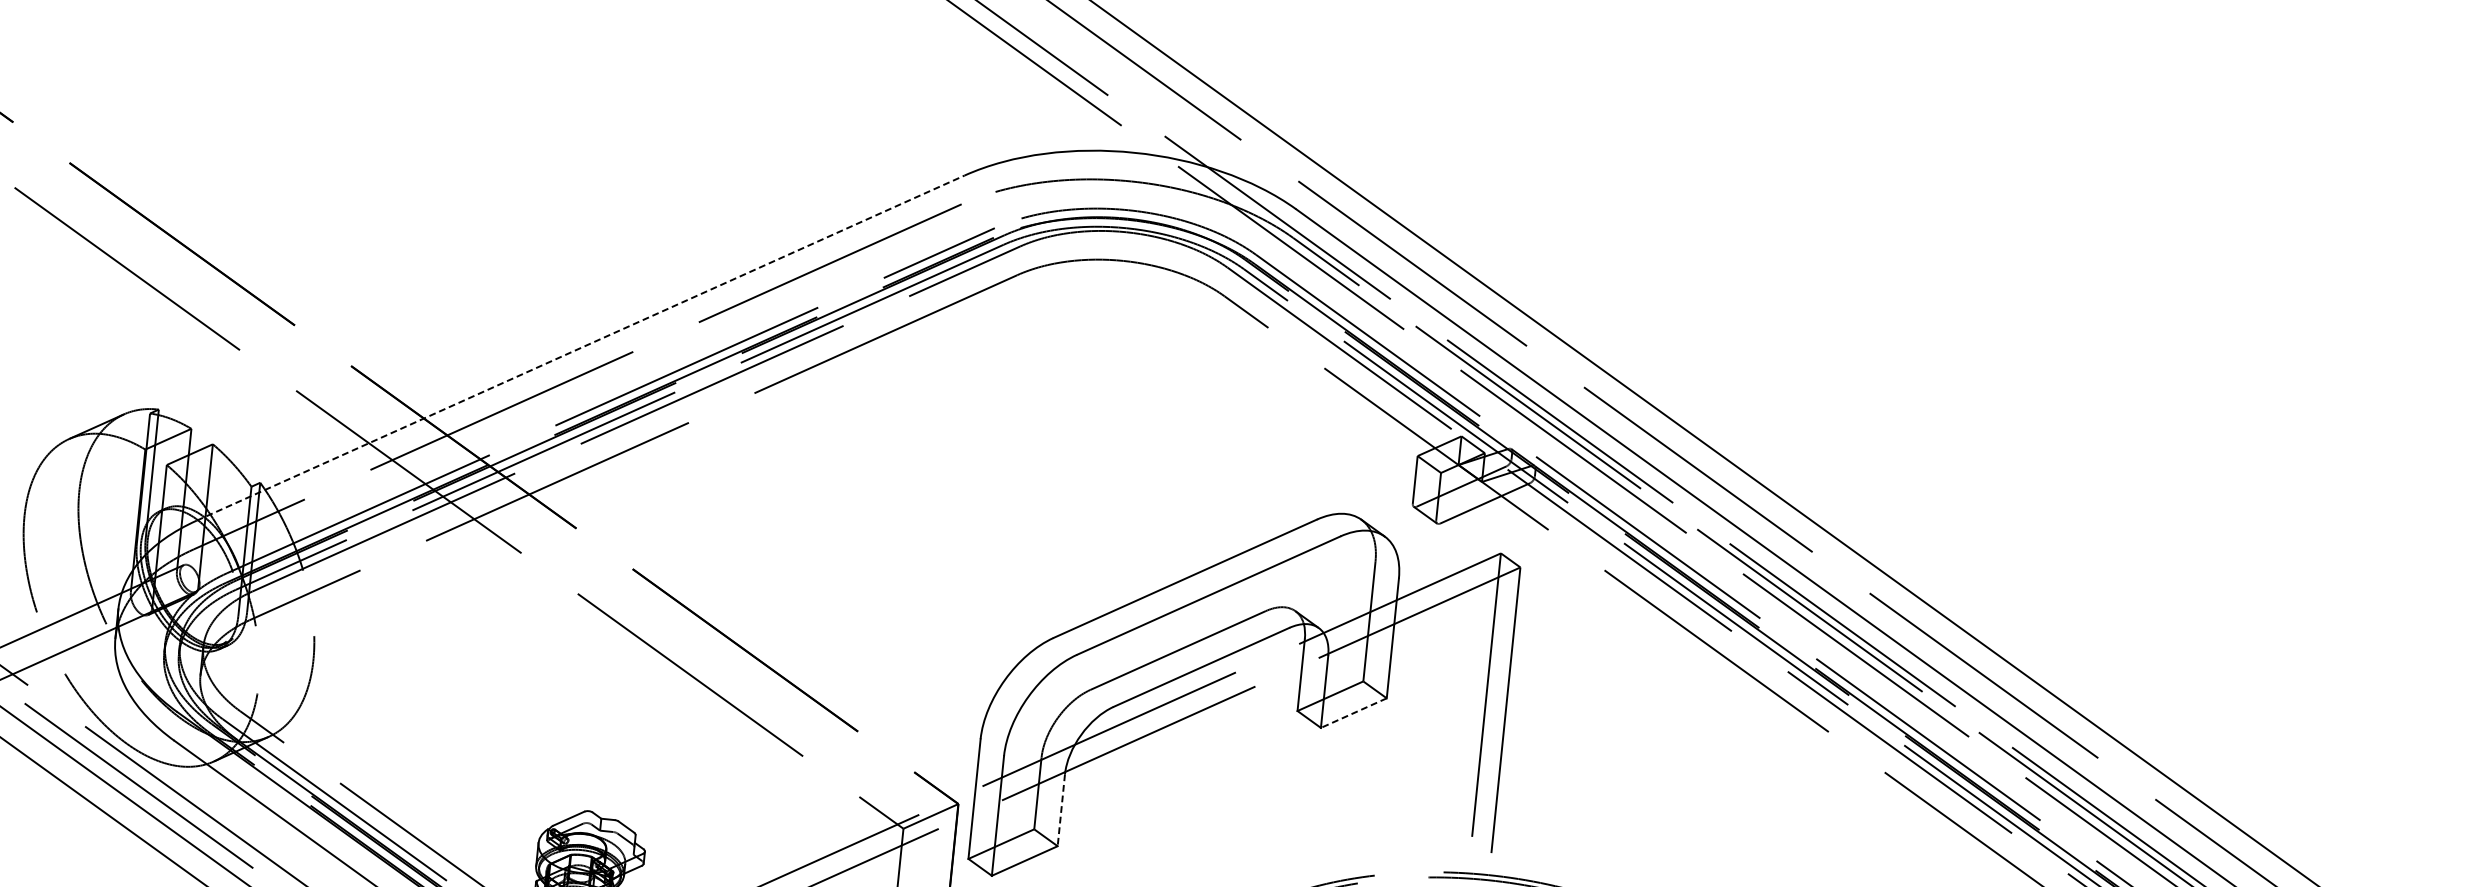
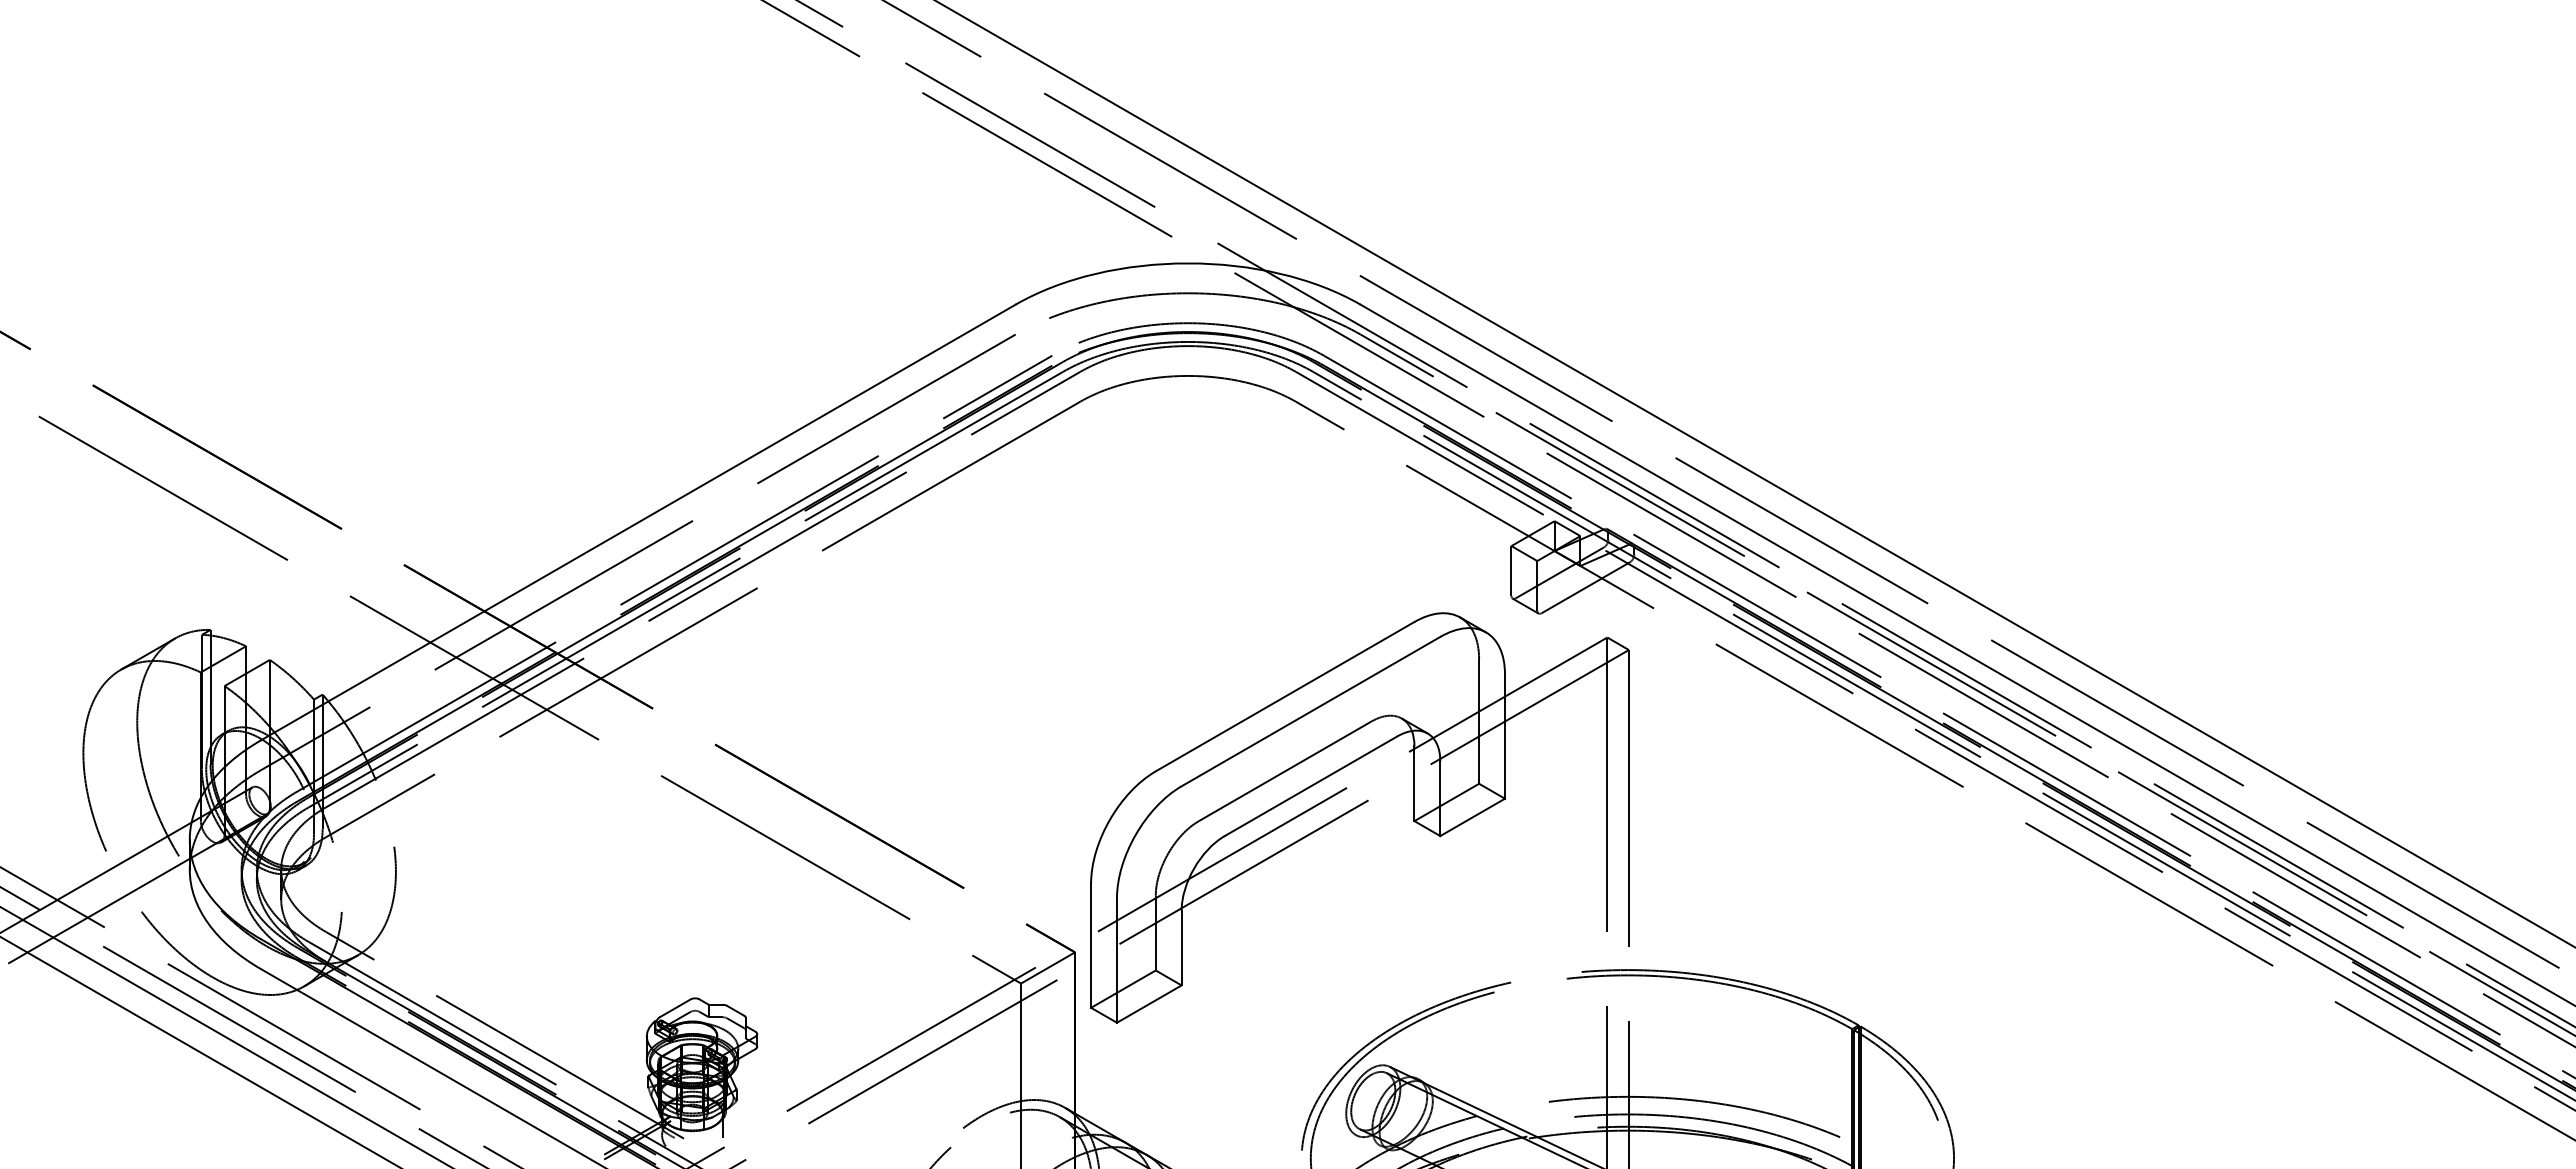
line: (580, 348) -> (638, 522), dashed -> solid
line: (1353, 713) -> (1472, 817), dashed -> solid
line: (1061, 810) -> (1181, 948), dashed -> solid

